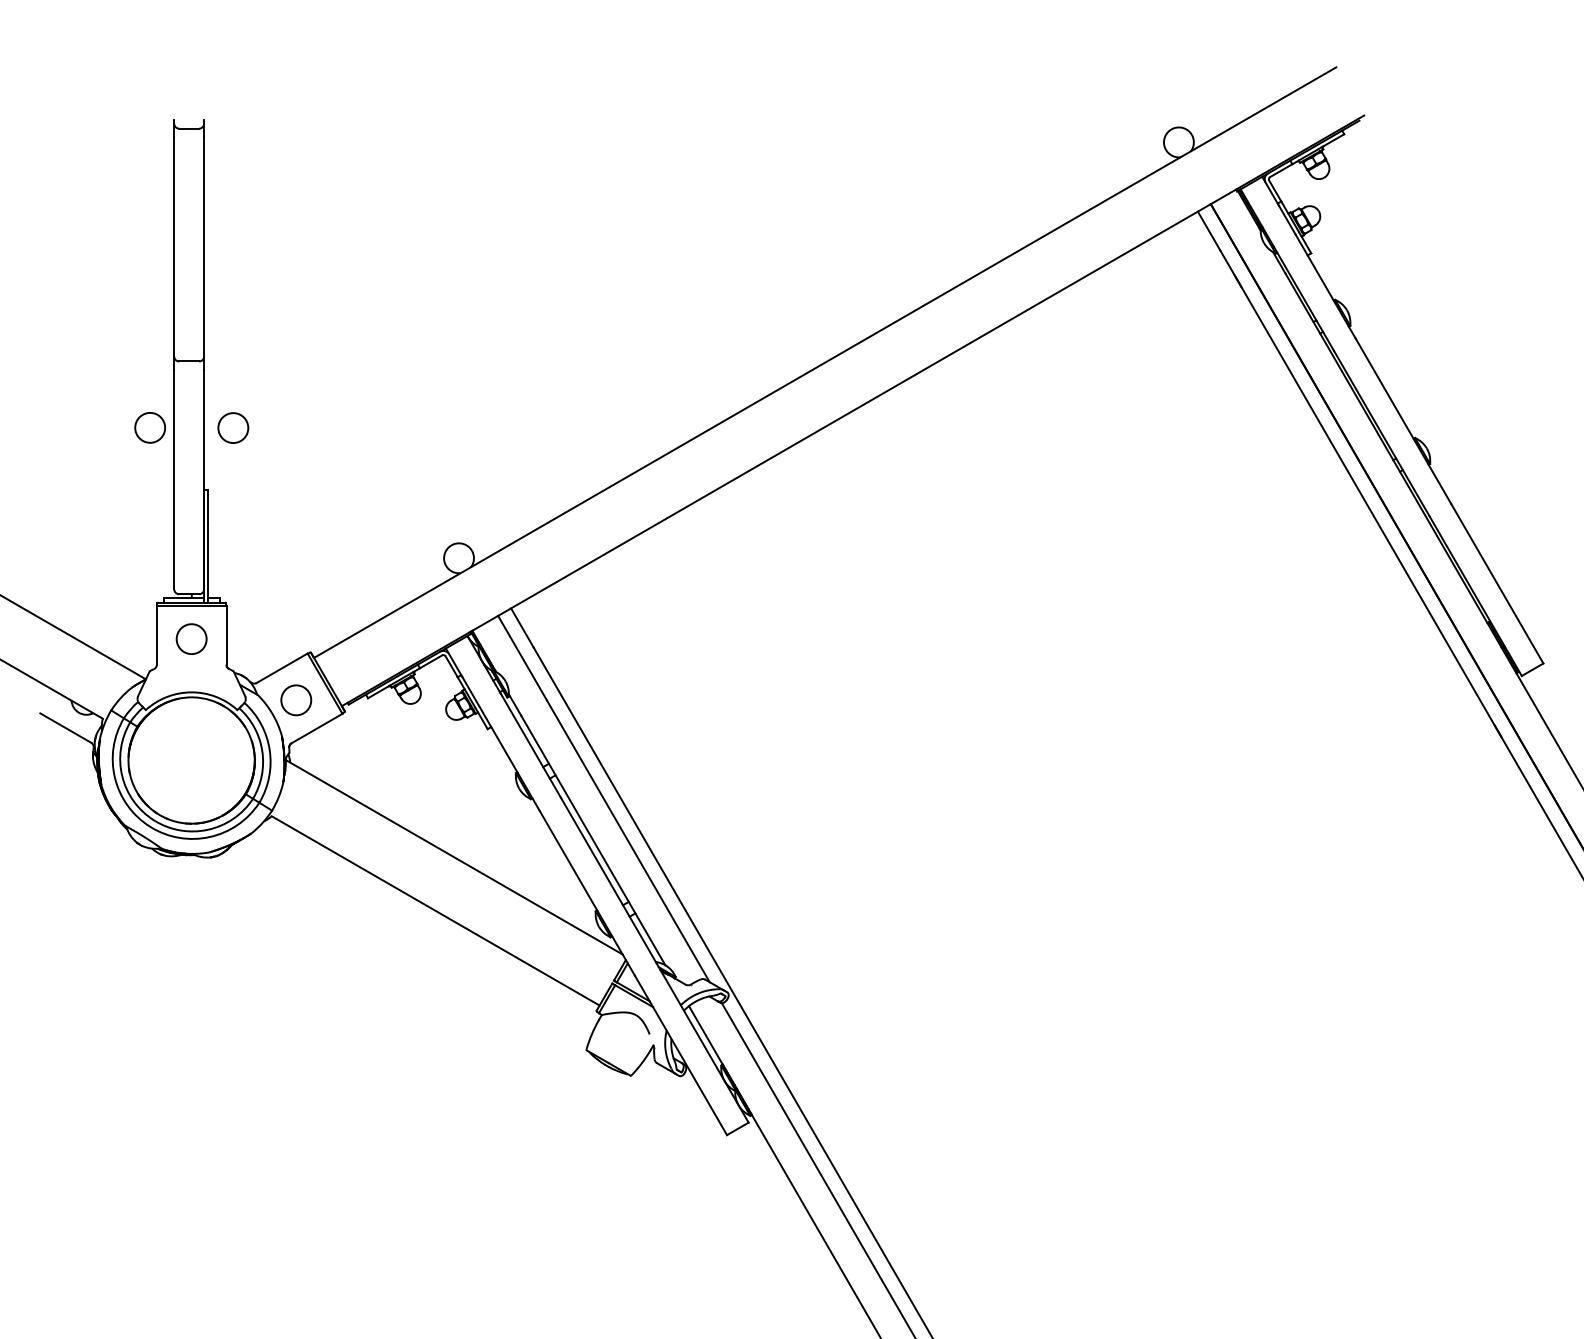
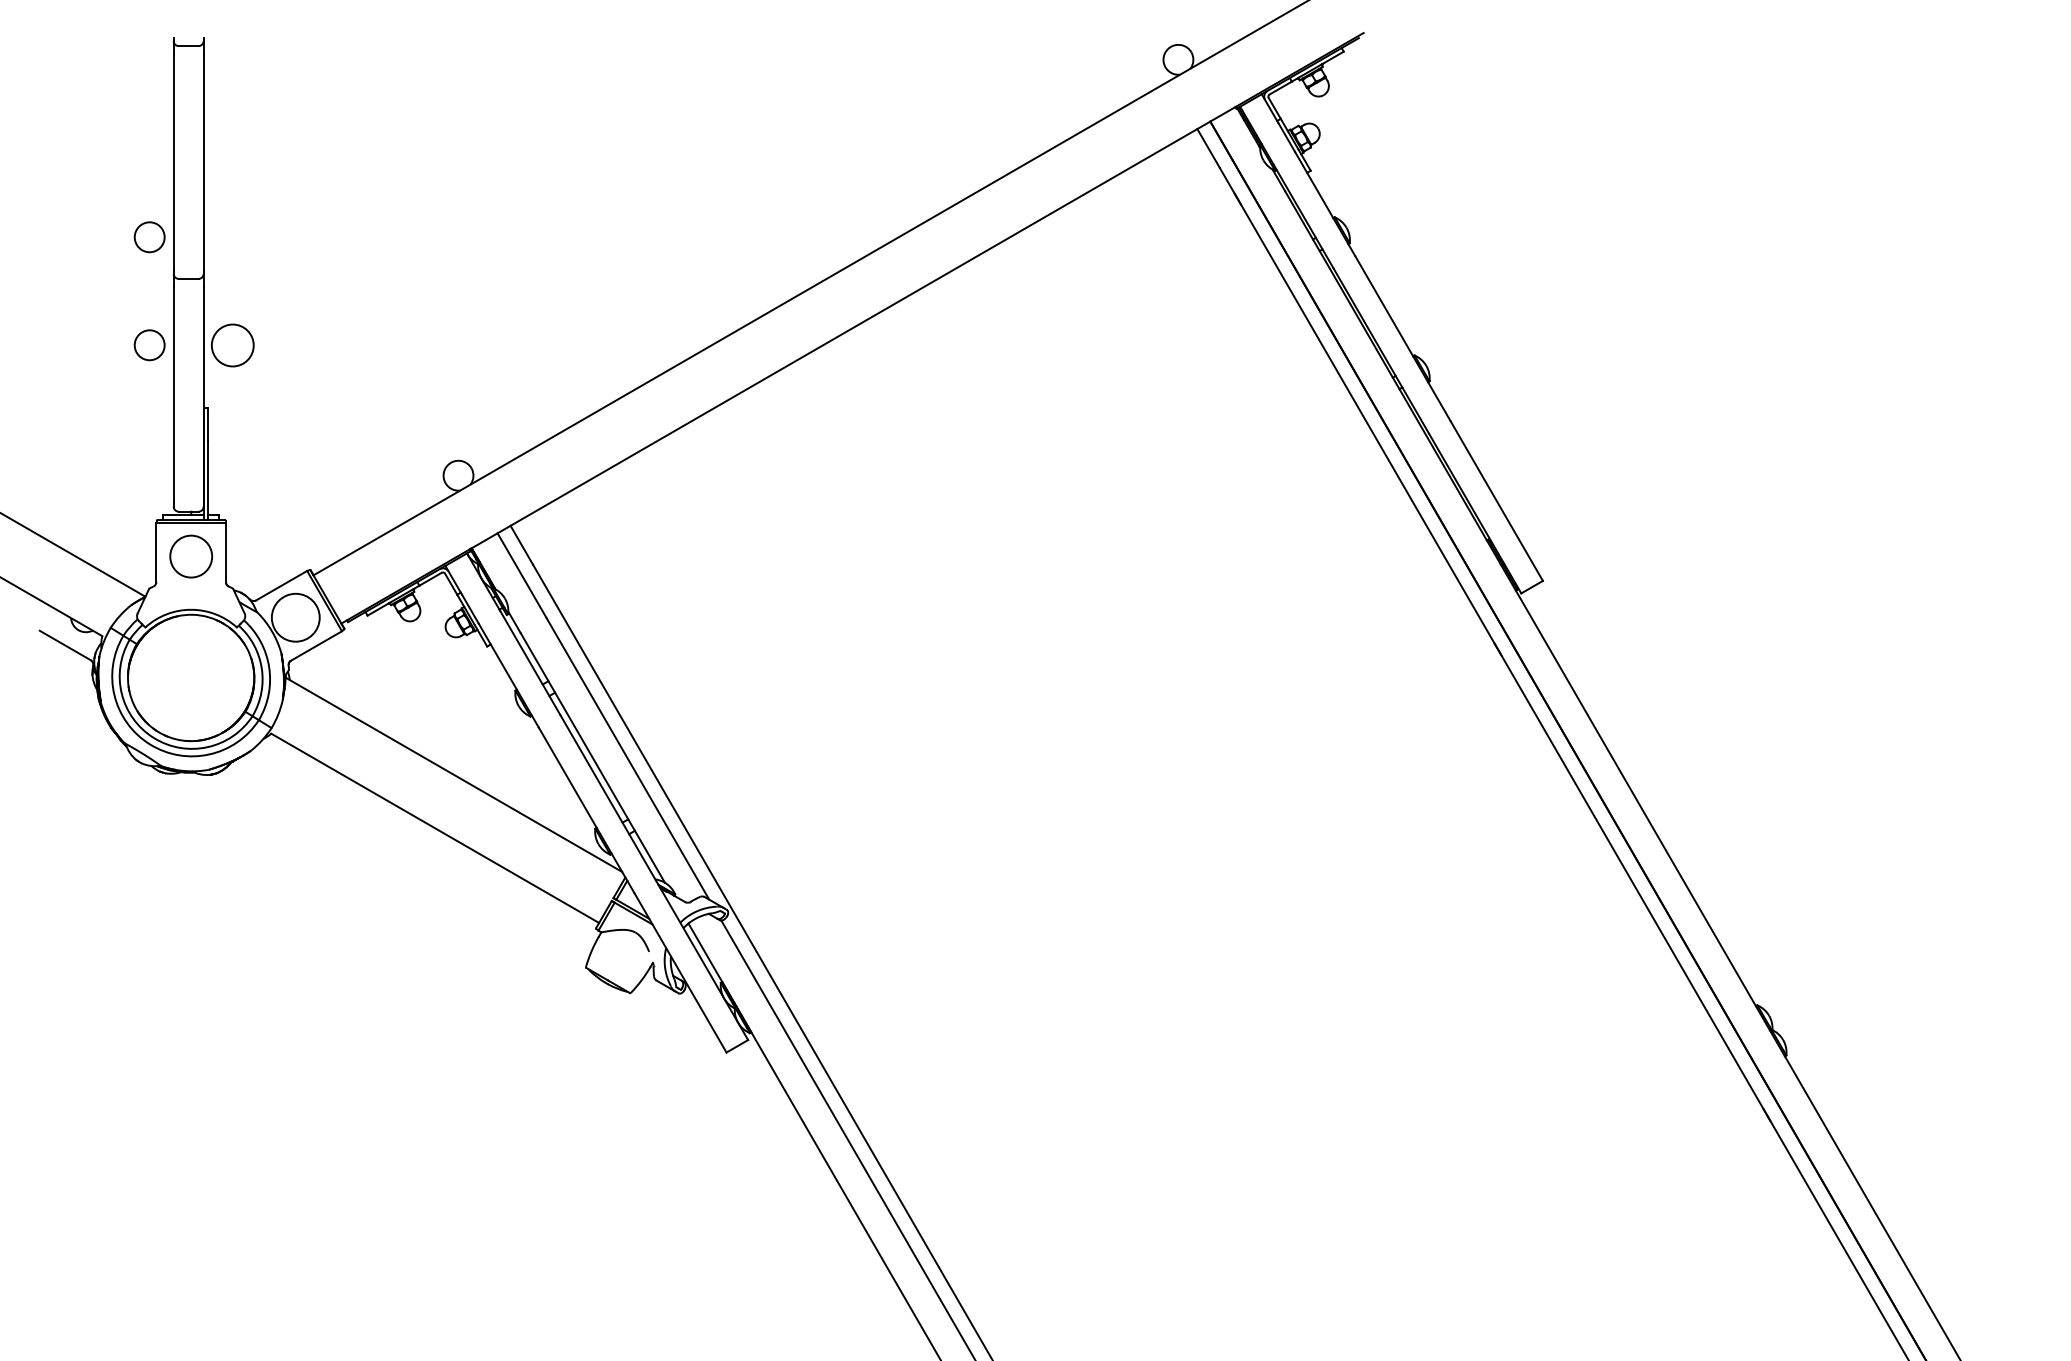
circle: (150, 320) -> (149, 237), added
circle: (233, 428) -> (232, 345), size x1.4
circle: (191, 639) -> (190, 556), size x1.4
circle: (296, 700) -> (295, 617), size x1.6

